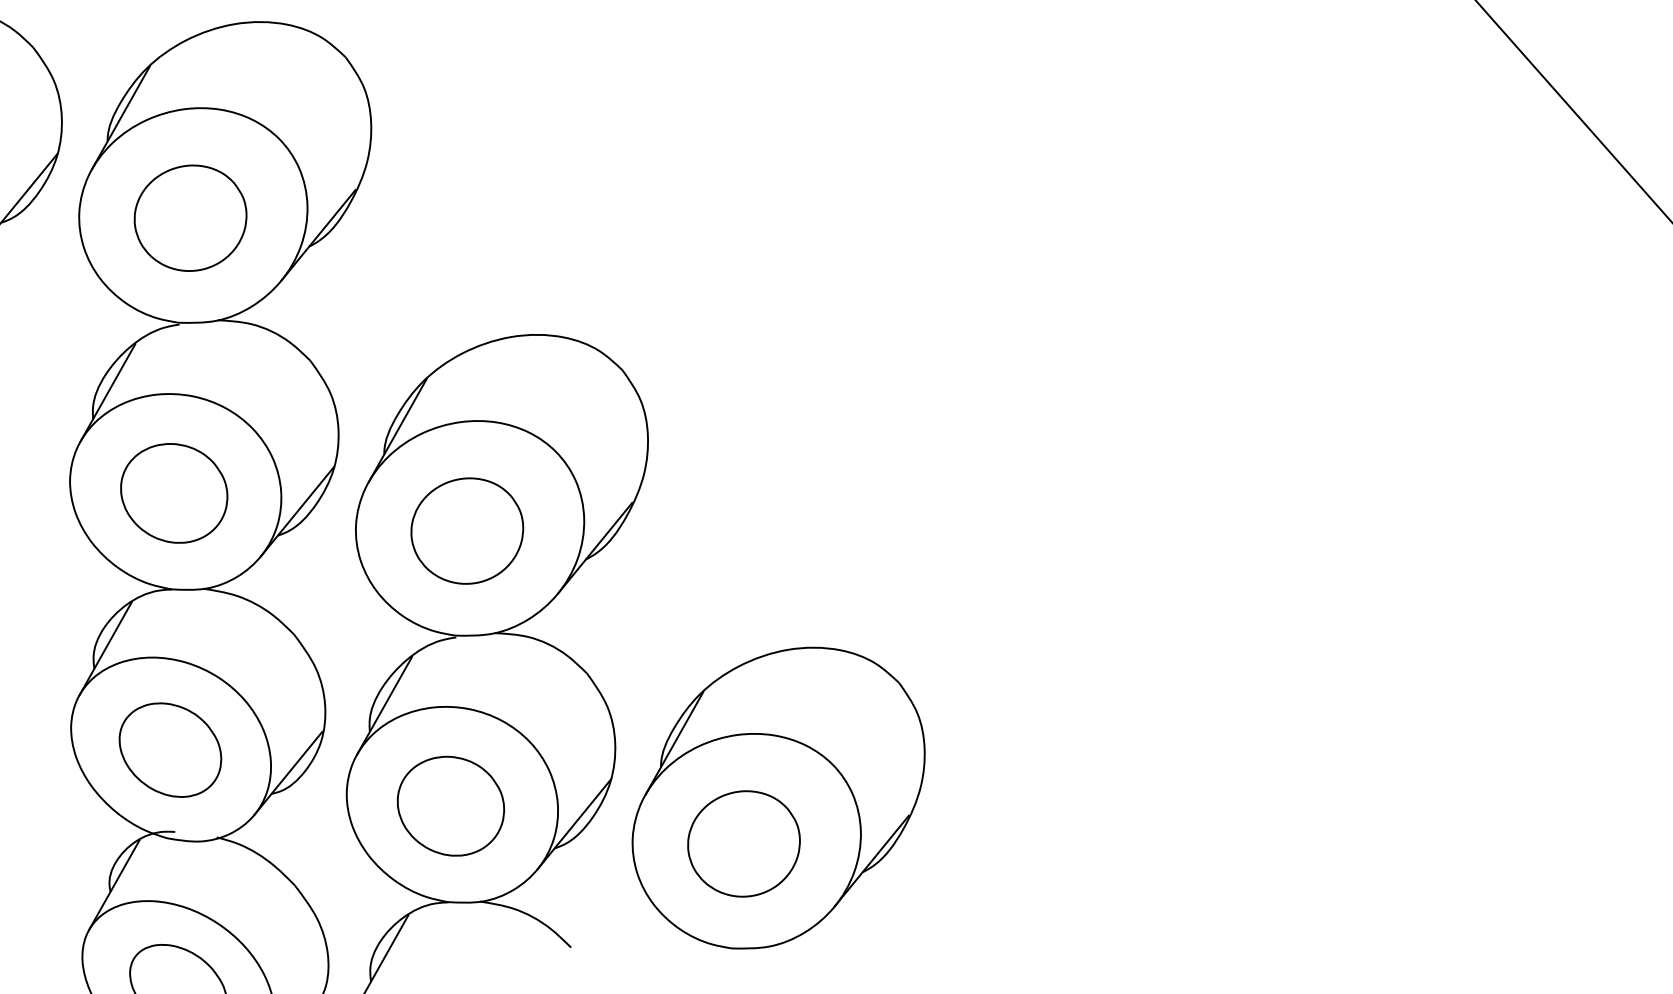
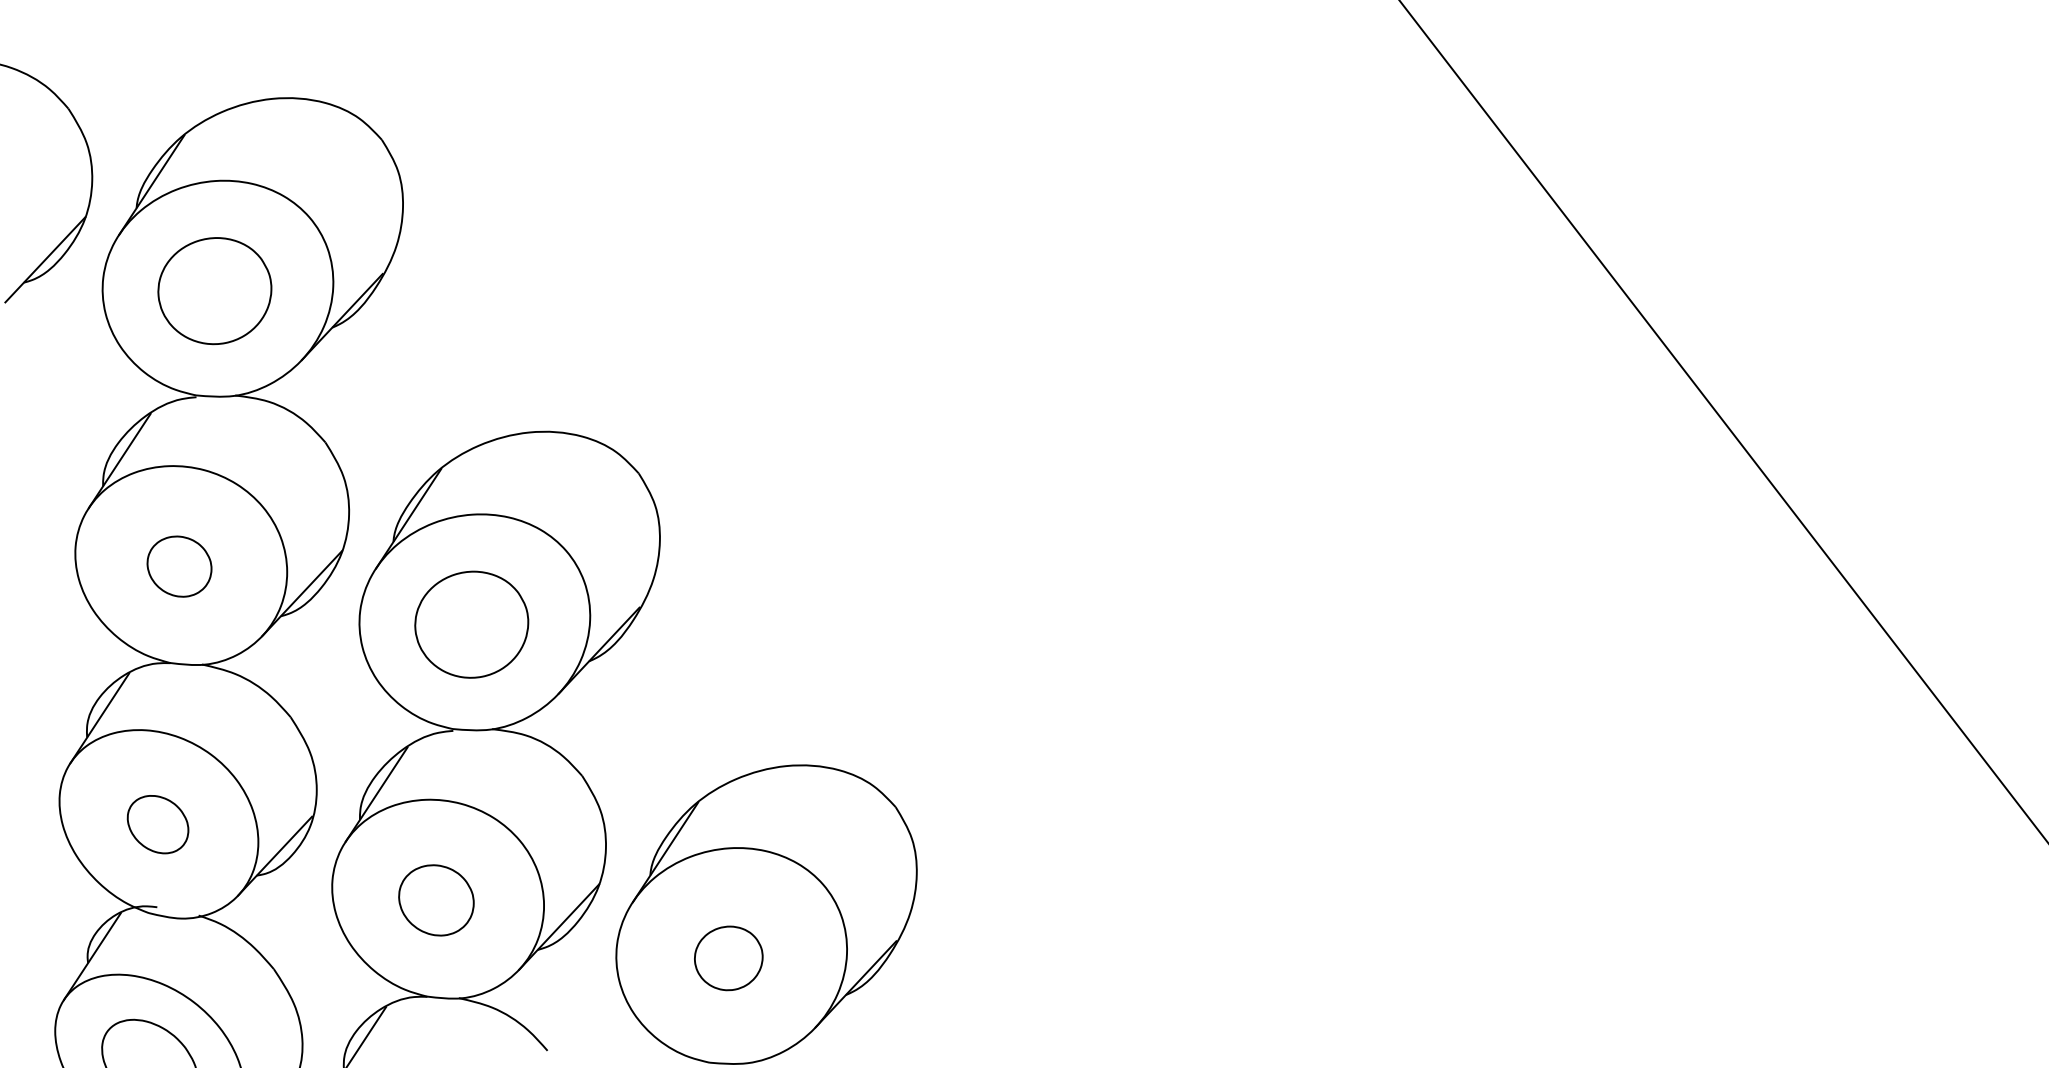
part: (174, 493) -> (179, 566), size x0.6
part: (169, 750) -> (157, 824), size x0.6
part: (451, 806) -> (436, 900), size x0.7
part: (743, 844) -> (728, 958), size x0.6

